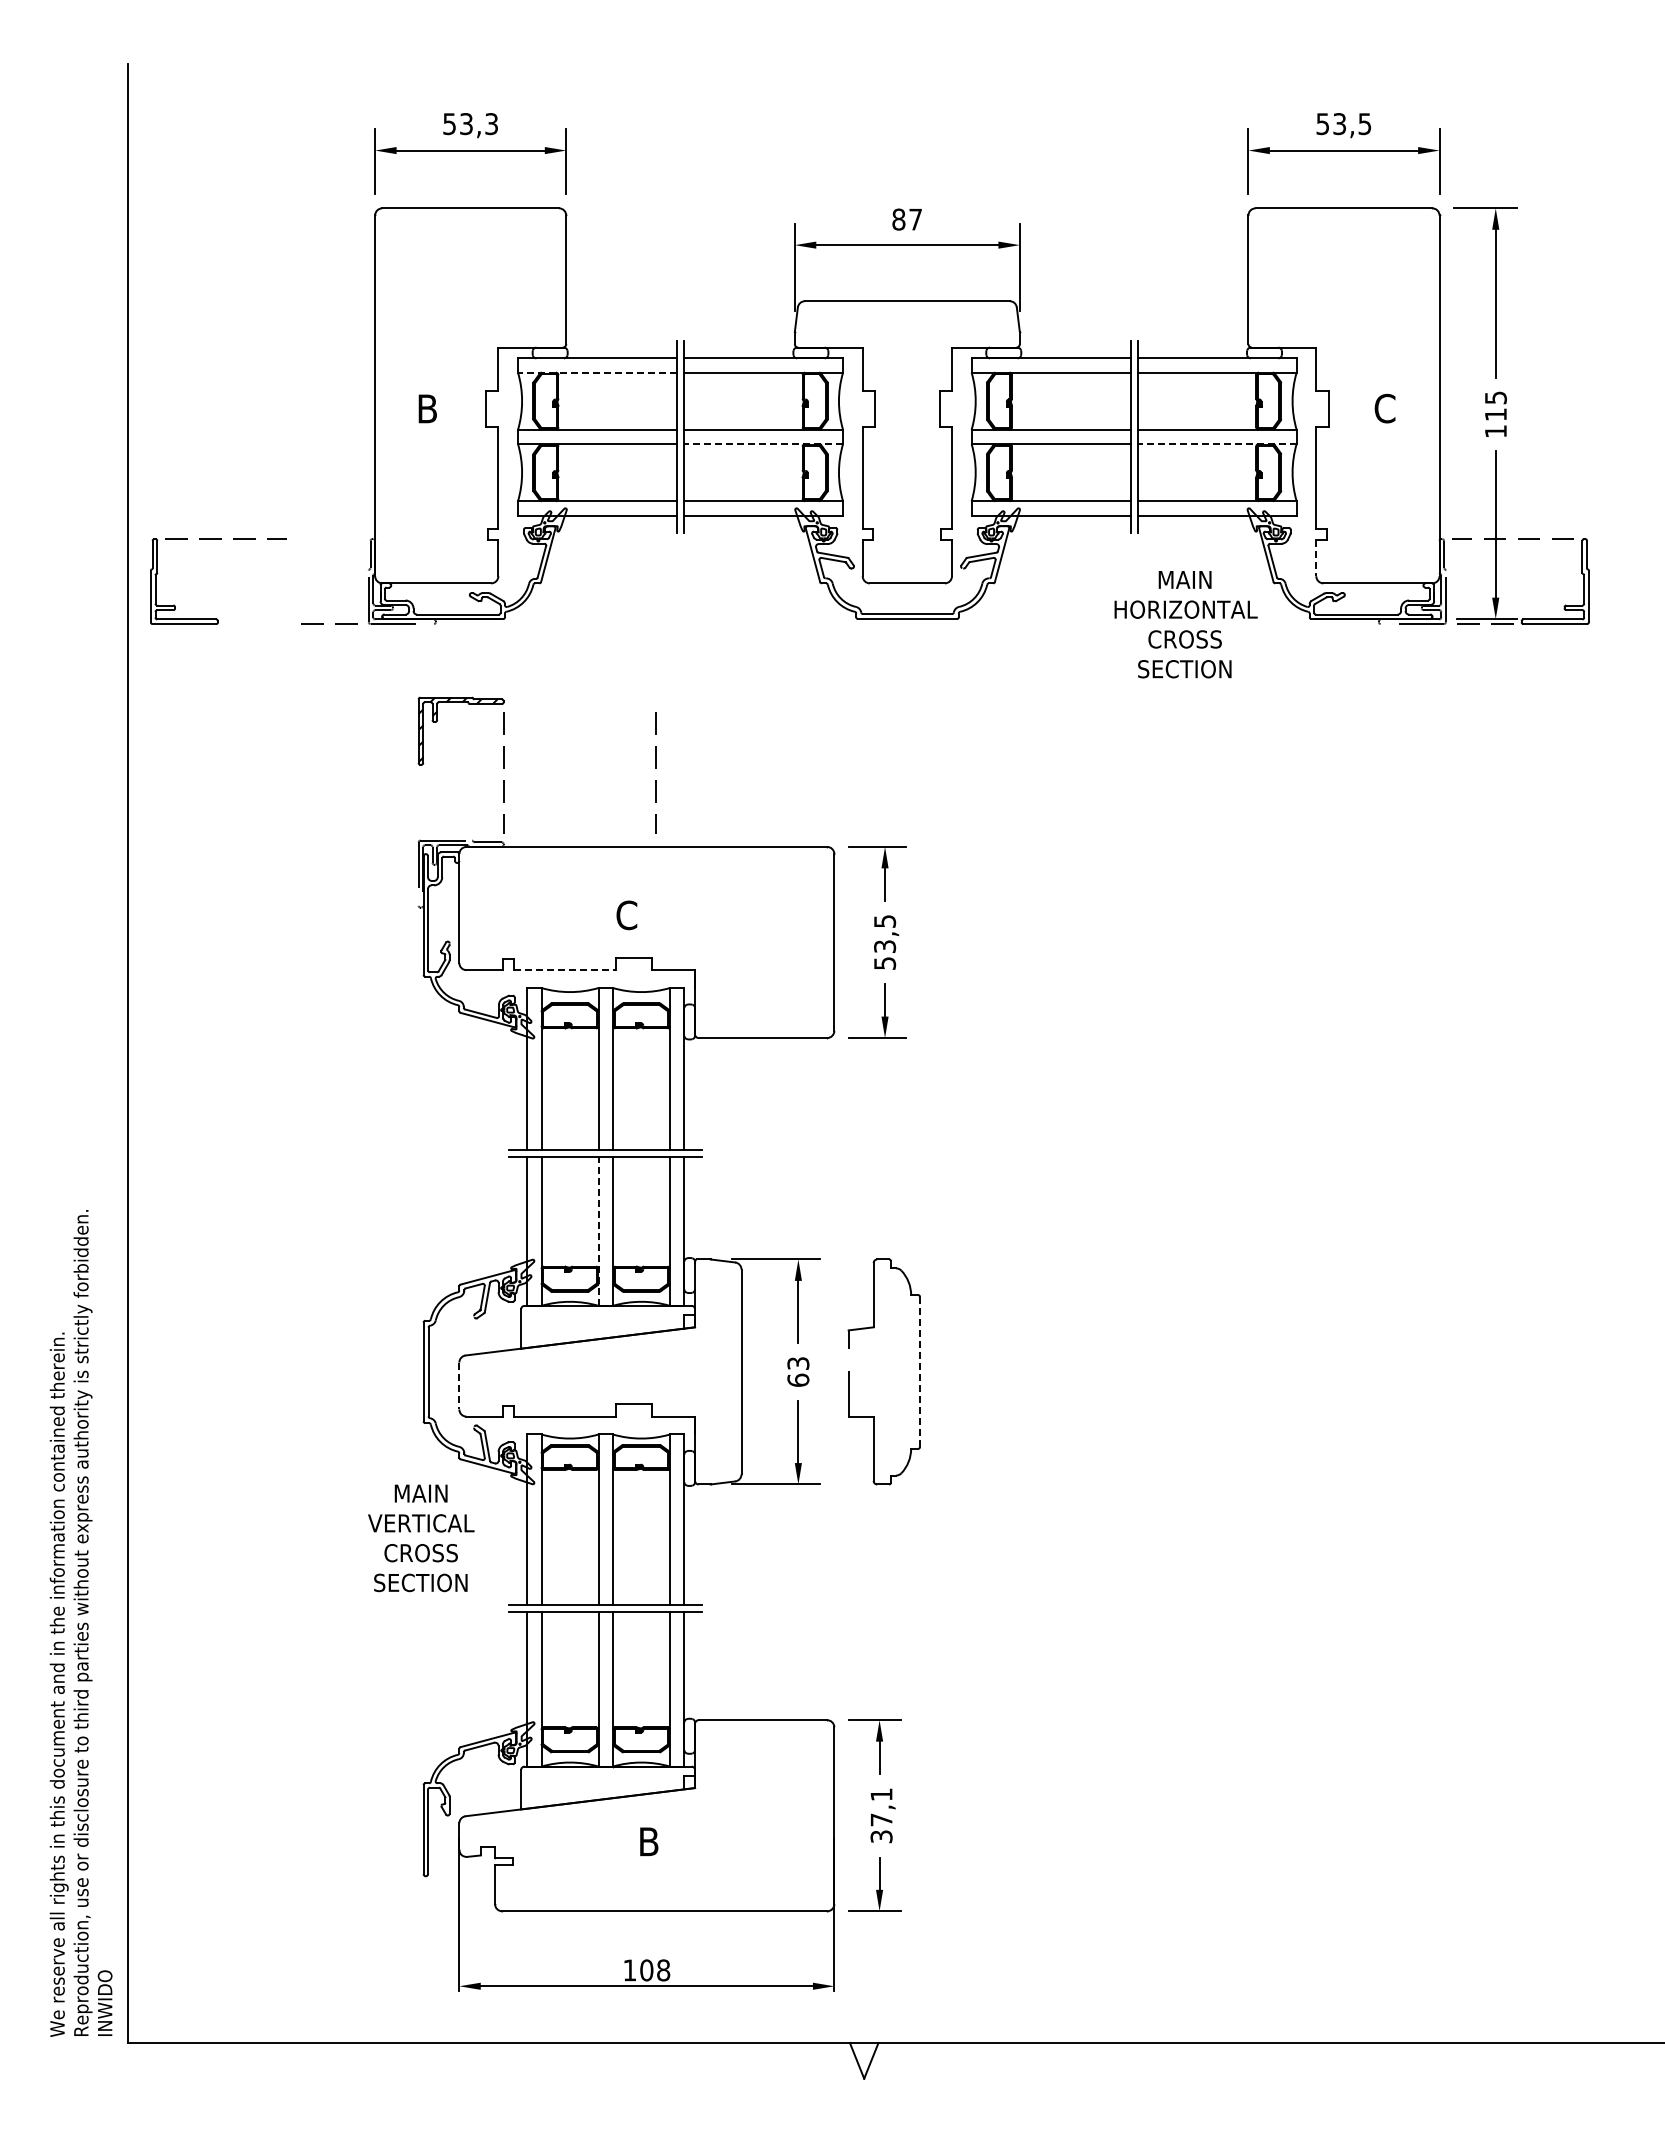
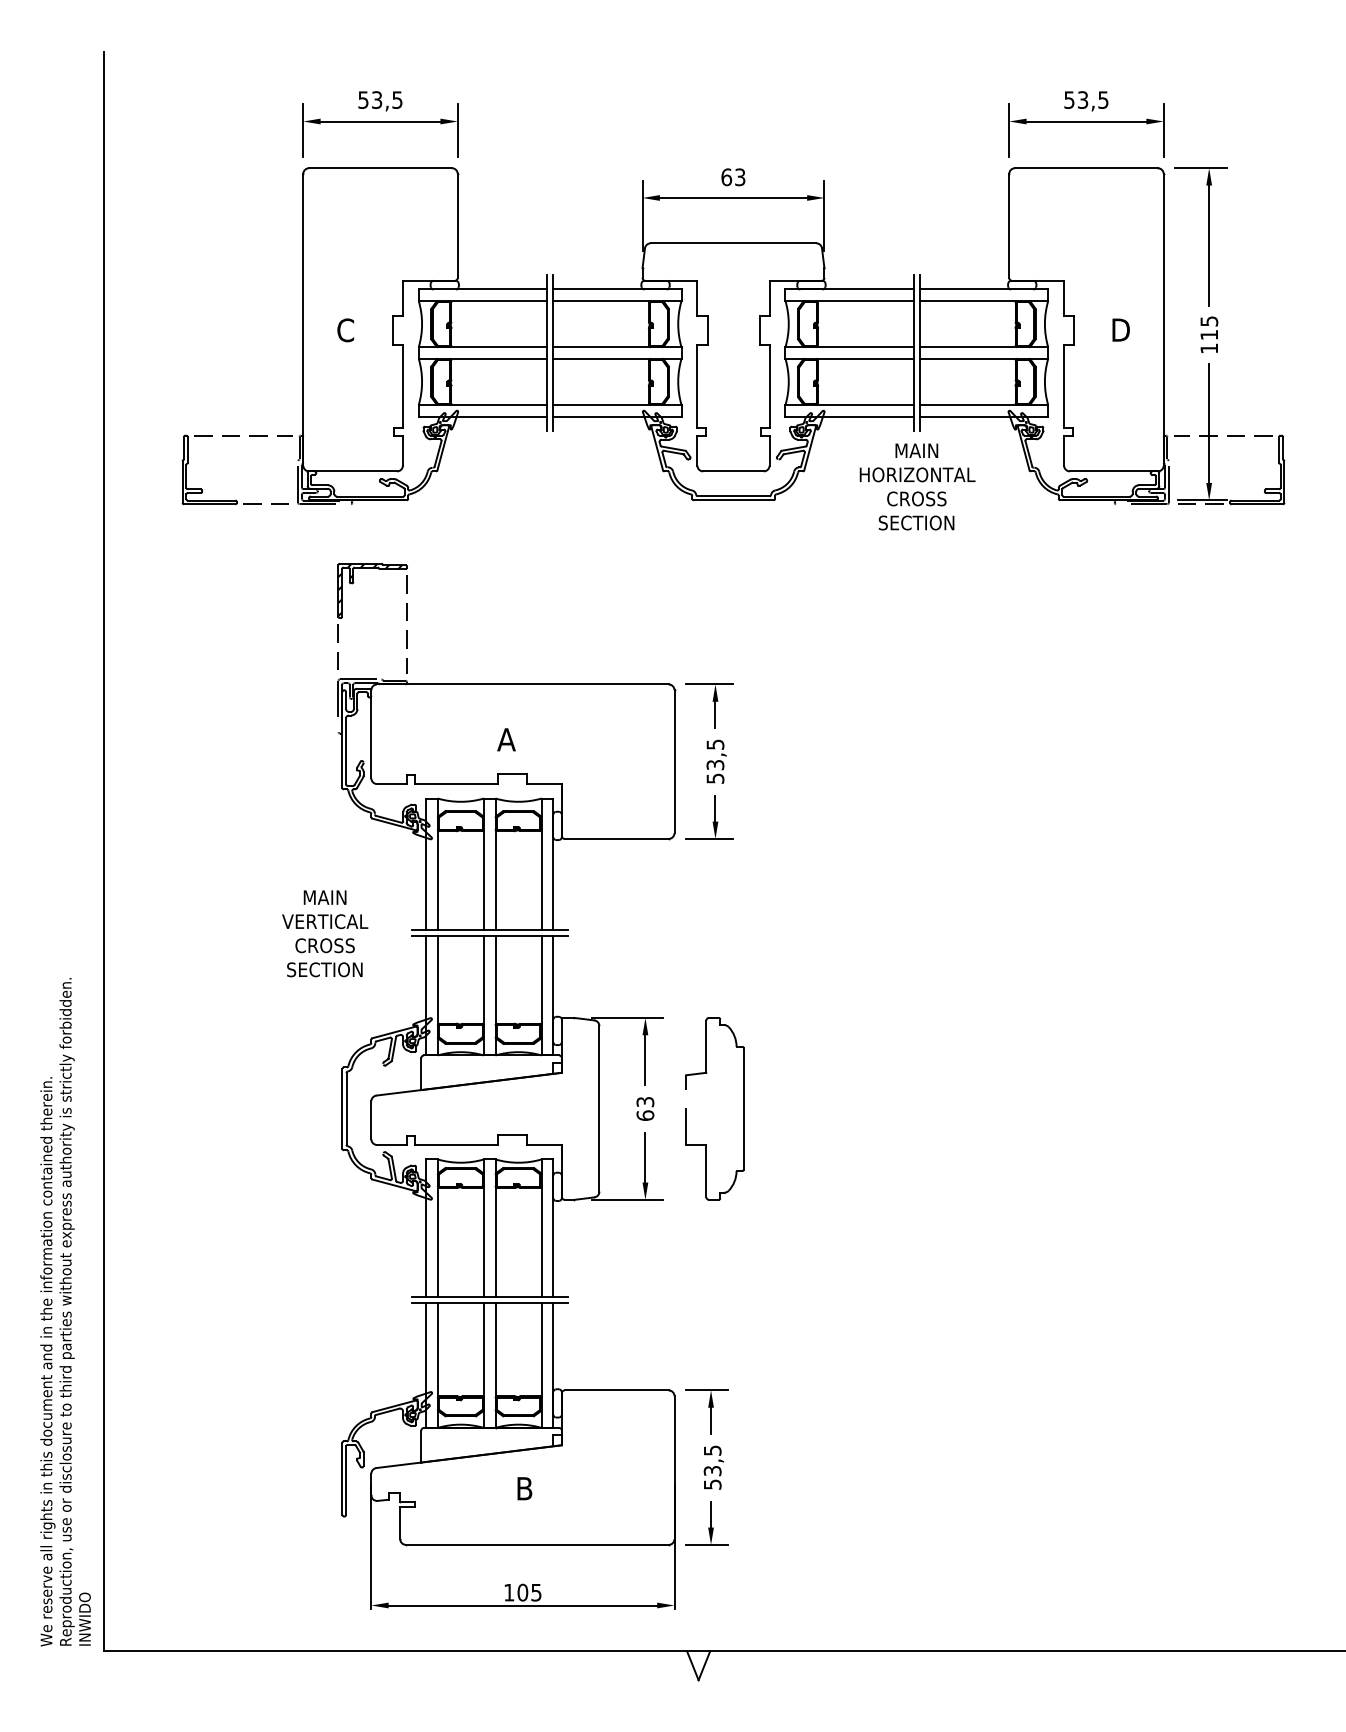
text: (491, 123) -> (397, 99), 53,3 -> 53,5
text: (906, 219) -> (732, 177), 87 -> 63
line: (597, 372) -> (483, 300), dashed -> solid
text: (427, 408) -> (345, 330), B -> C
text: (1385, 408) -> (1120, 330), C -> D
line: (763, 444) -> (617, 359), dashed -> solid
line: (1216, 444) -> (983, 359), dashed -> solid
line: (1316, 558) -> (1064, 451), dashed -> solid
part: (217, 618) -> (236, 499), moved
text: (1185, 624) -> (917, 486), moved
line: (655, 768) -> (529, 621), removed
line: (418, 794) -> (338, 642), added
text: (626, 915) -> (506, 739), C -> A
line: (565, 970) -> (457, 784), dashed -> solid
line: (598, 1231) -> (483, 995), dashed -> solid
line: (920, 1371) -> (744, 1108), dashed -> solid
line: (459, 1386) -> (371, 1120), dashed -> solid
text: (421, 1538) -> (325, 933), moved
text: (881, 1815) -> (712, 1467), 37,1 -> 53,5
text: (663, 1970) -> (536, 1592), 108 -> 105

